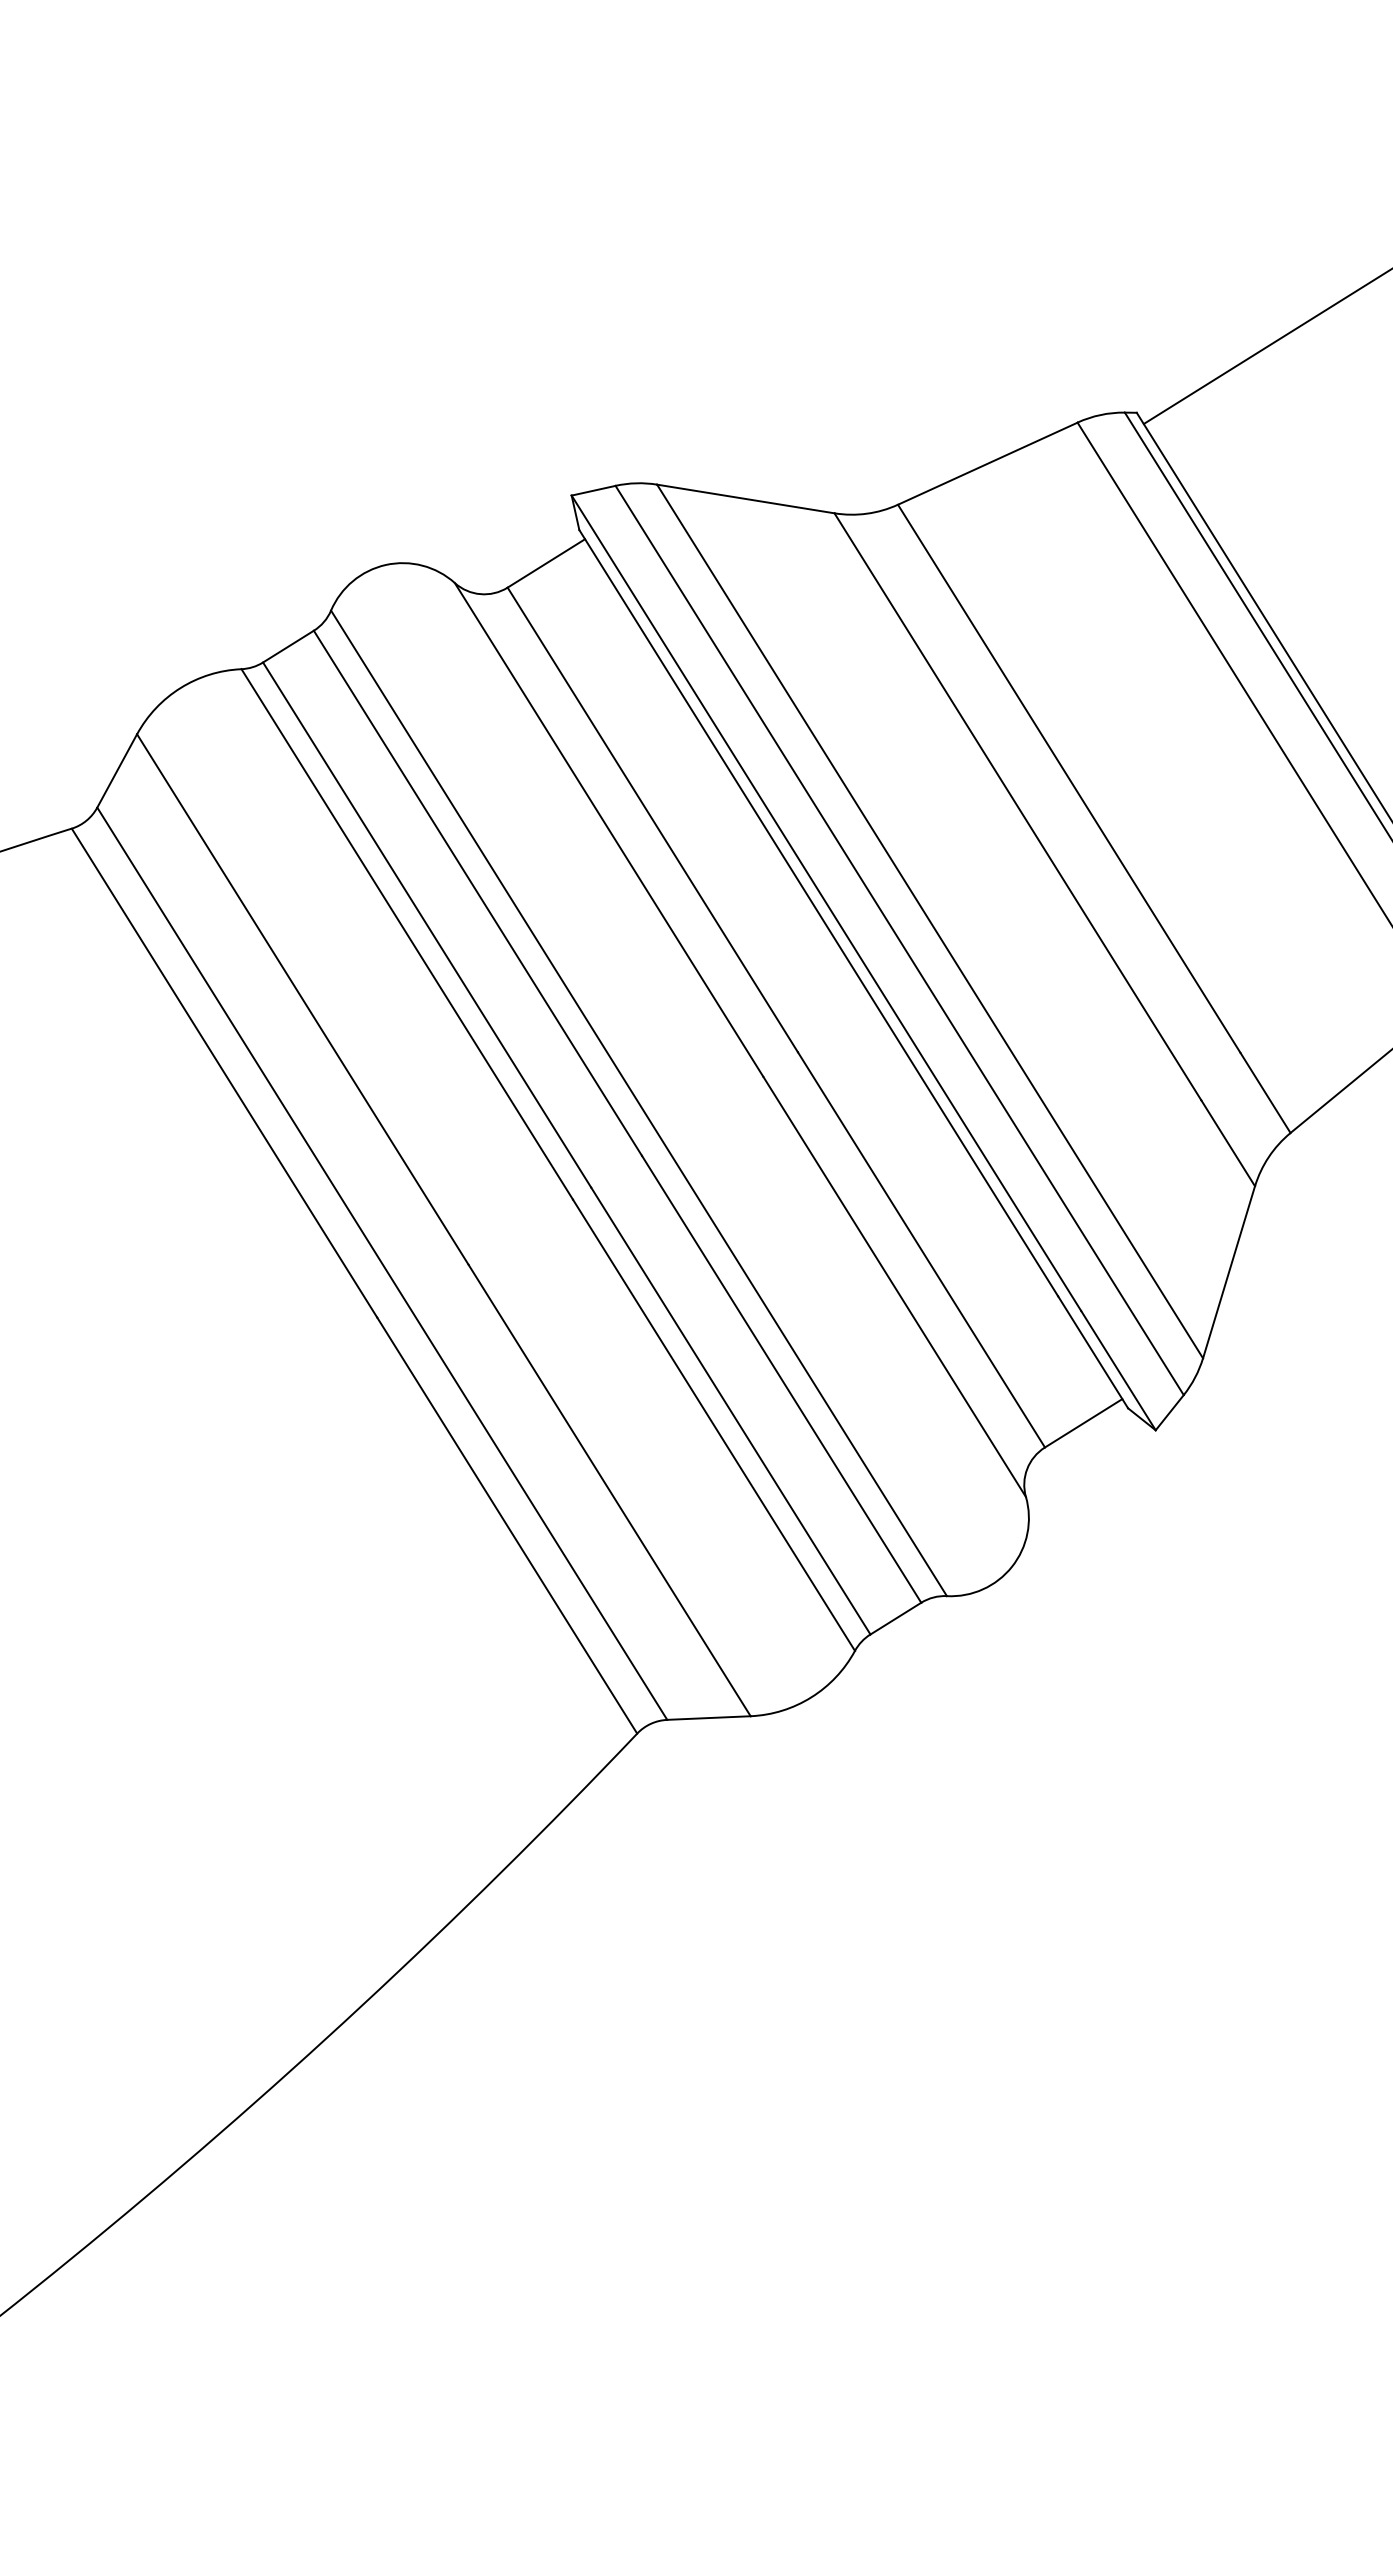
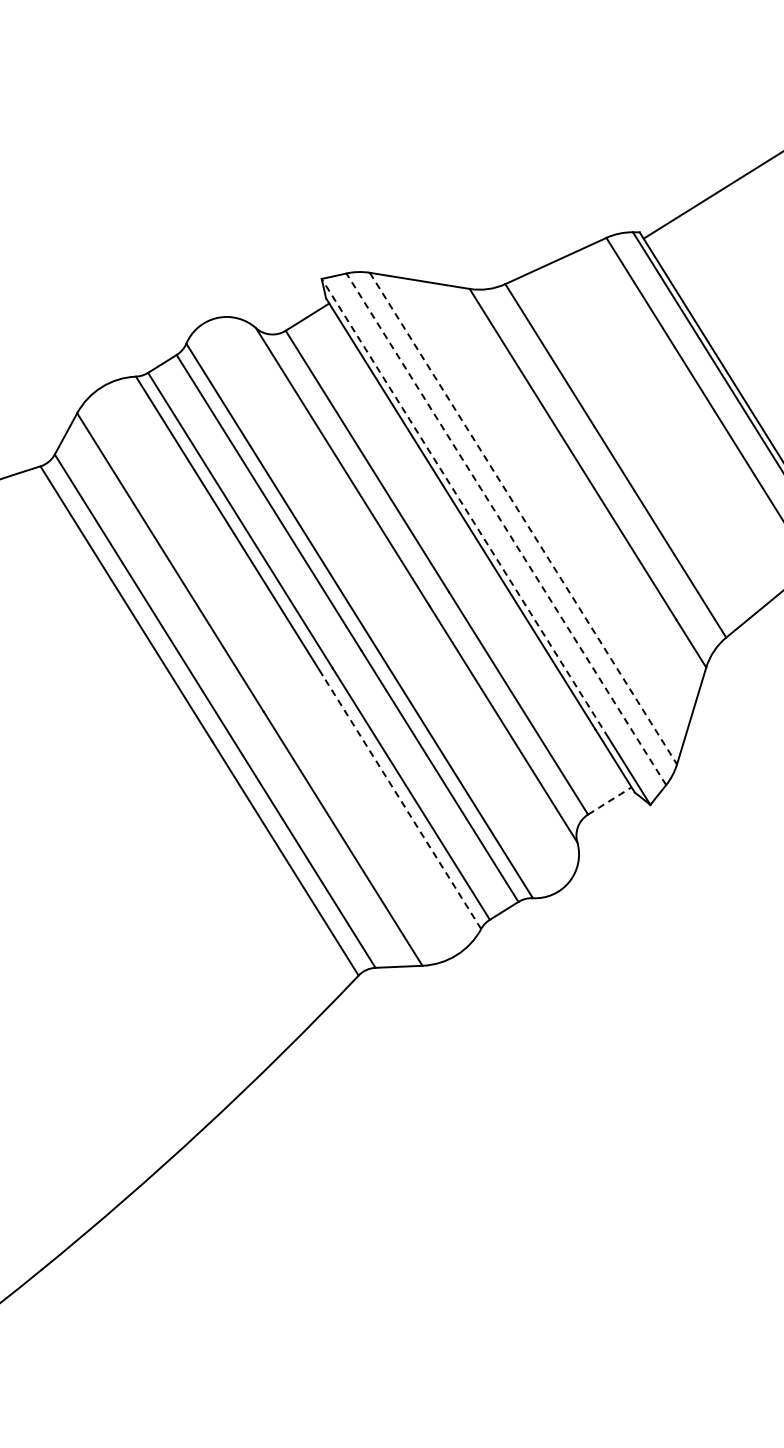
line: (827, 903) -> (465, 508), solid -> dashed
line: (930, 921) -> (523, 518), solid -> dashed
line: (899, 940) -> (506, 529), solid -> dashed
line: (1083, 1422) -> (609, 800), solid -> dashed
line: (713, 1426) -> (401, 802), solid -> dashed

